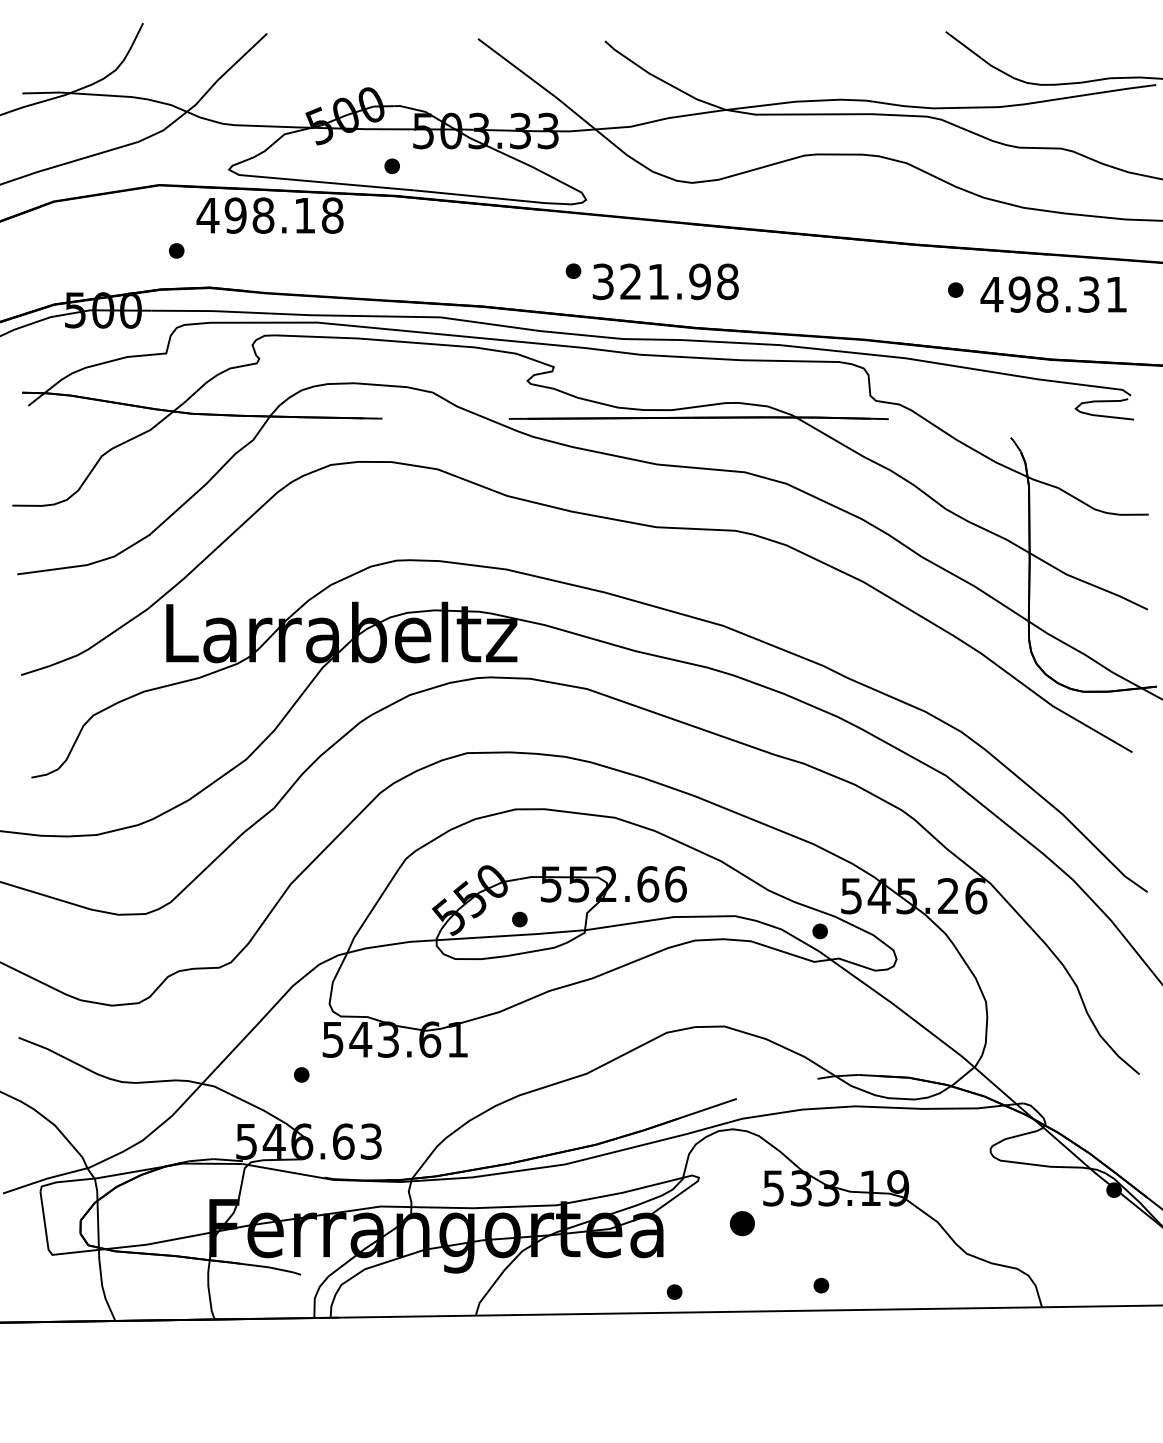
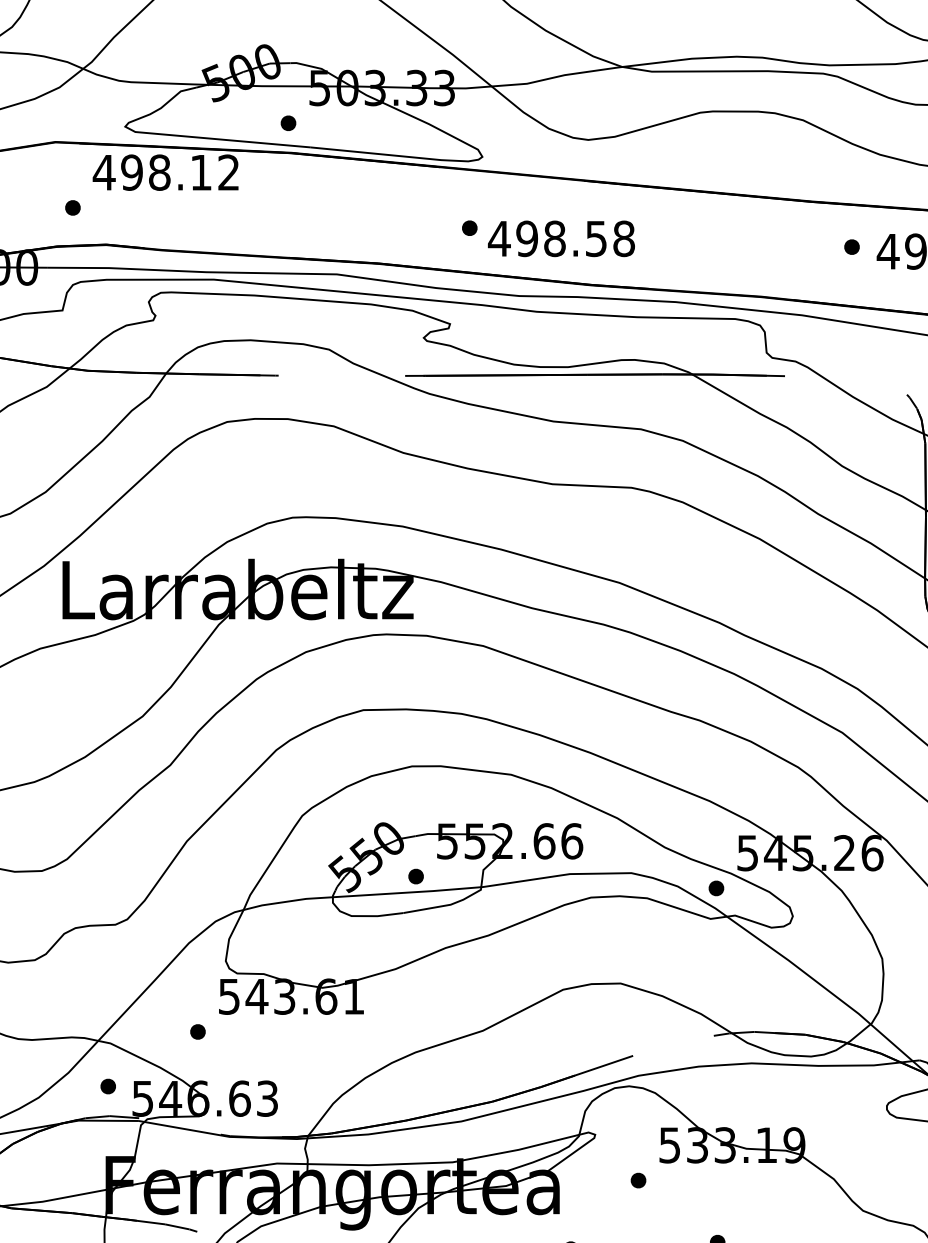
text: (332, 215) -> (228, 172), 498.18 -> 498.12
text: (650, 281) -> (546, 238), 321.98 -> 498.58
part: (211, 1129) -> (107, 1086), added
part: (741, 1223) -> (637, 1180), size x0.62

